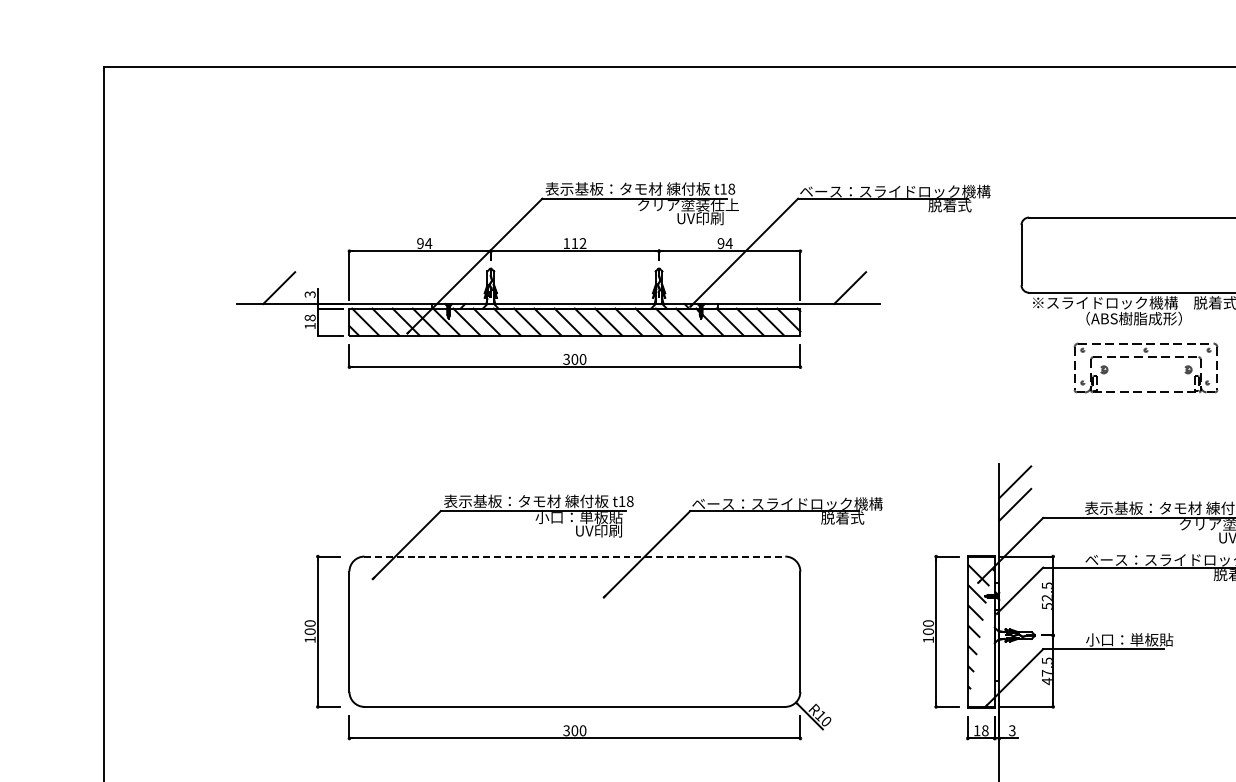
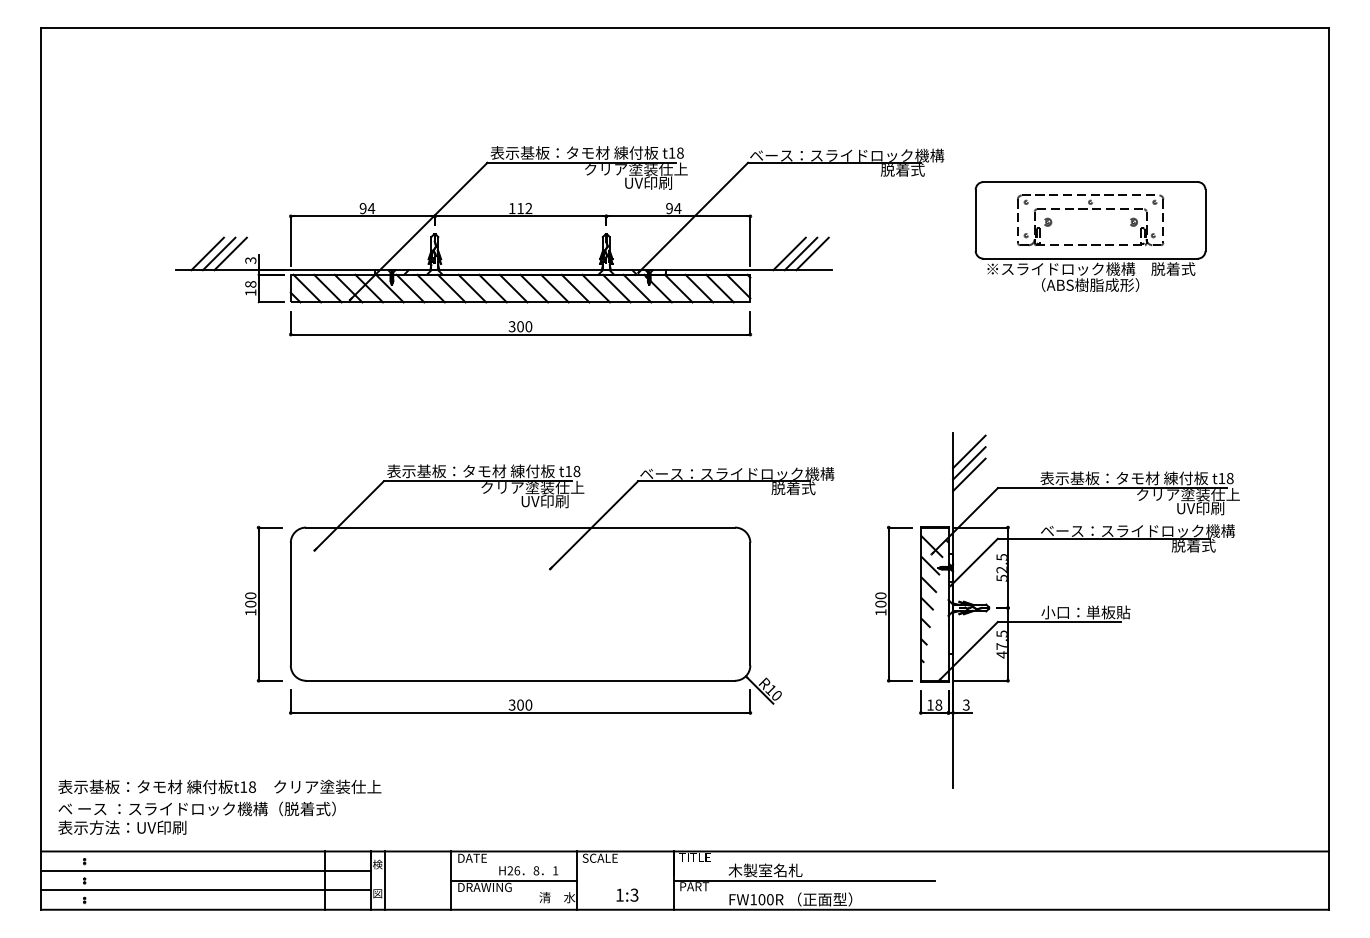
line: (267, 287) -> (207, 253), added
line: (290, 287) -> (230, 253), added
line: (838, 287) -> (789, 253), added
line: (861, 287) -> (812, 253), added
part: (1147, 357) -> (1092, 209), moved
line: (1015, 493) -> (969, 463), added
text: (586, 517) -> (532, 487), 小口：単板貼 -> クリア塗装仕上
line: (575, 556) -> (521, 527), dashed -> solid

